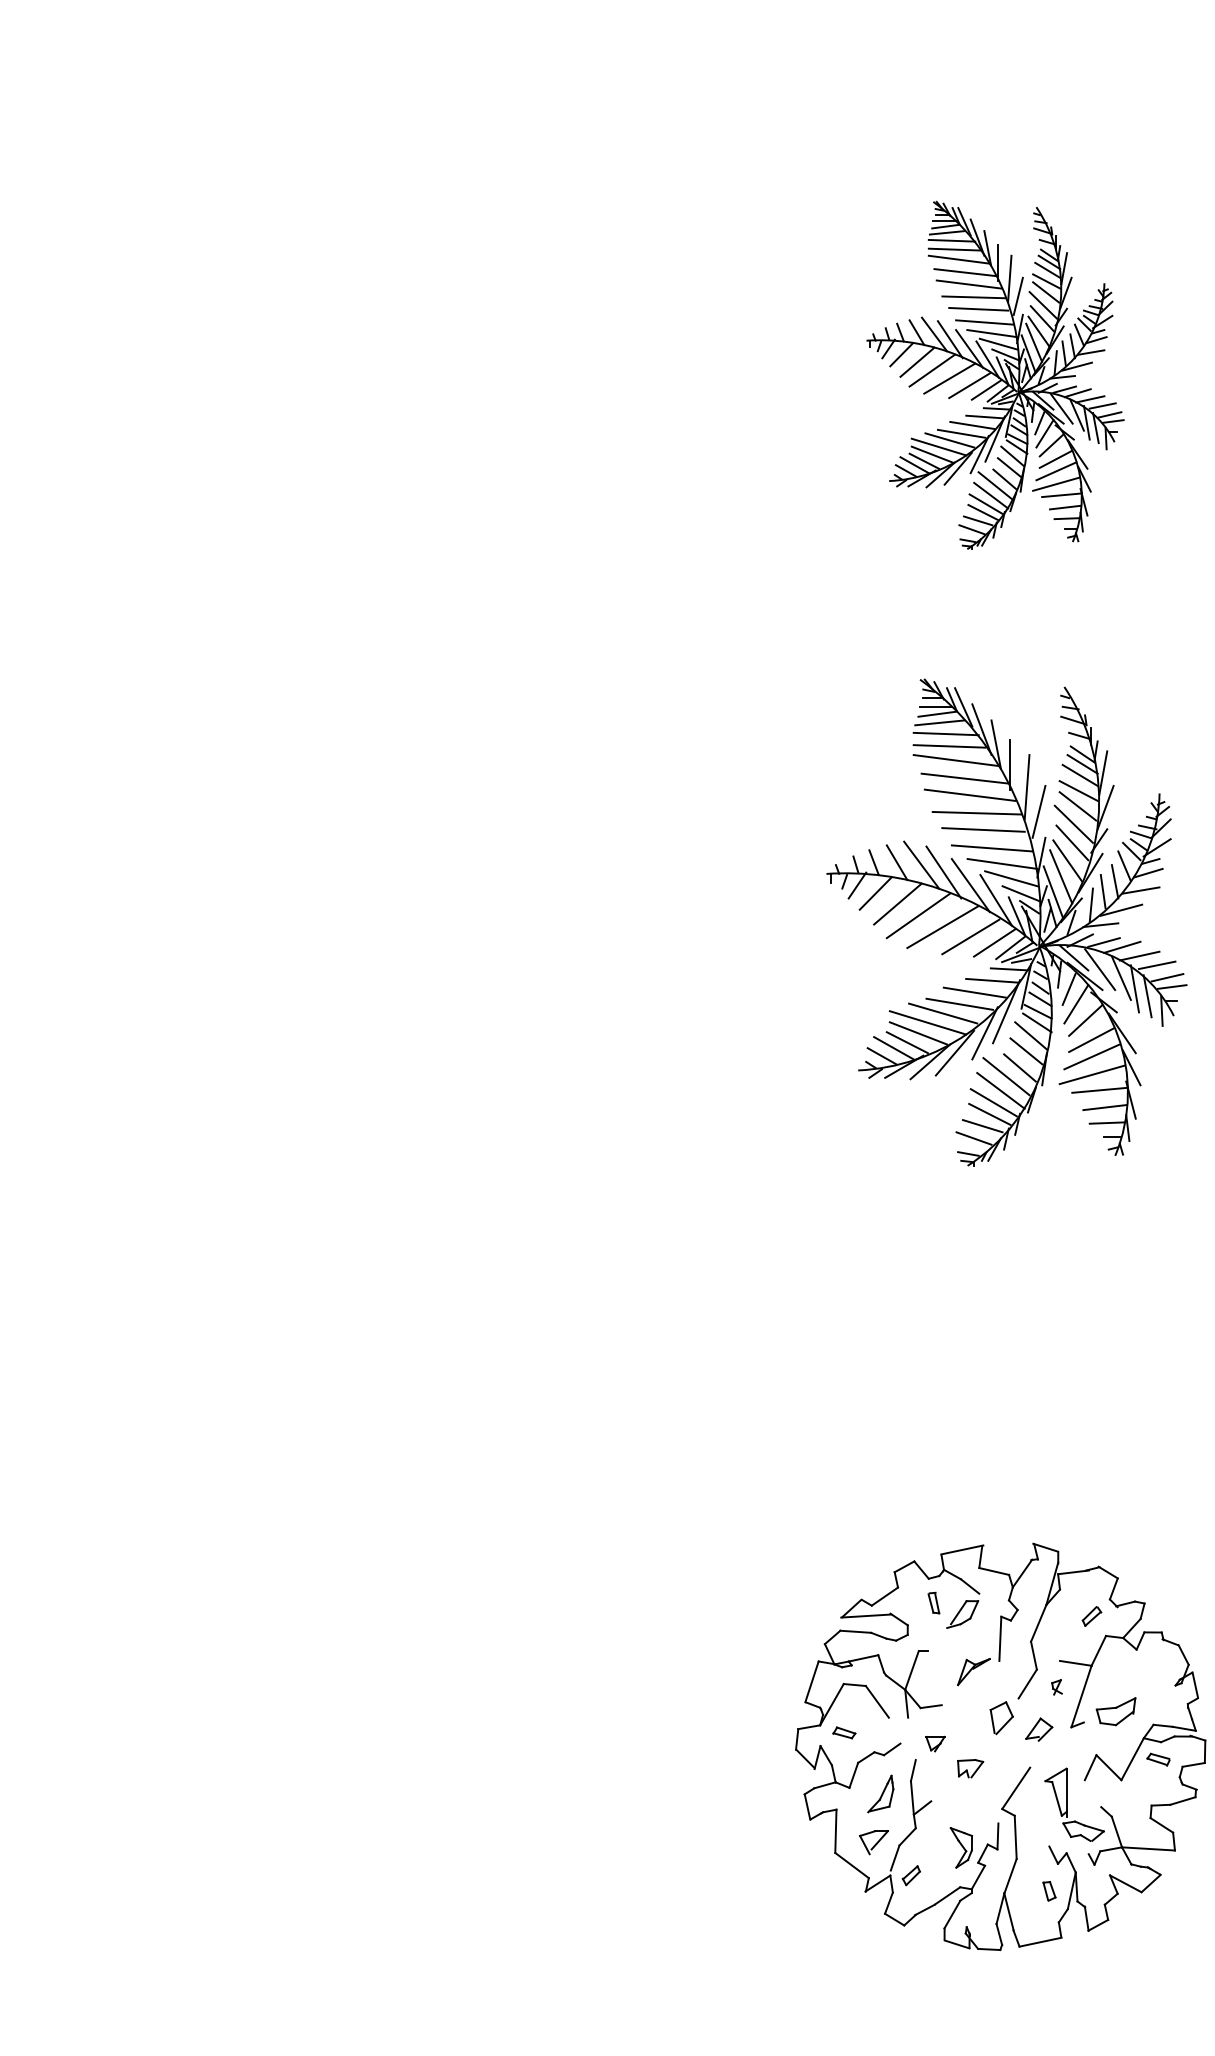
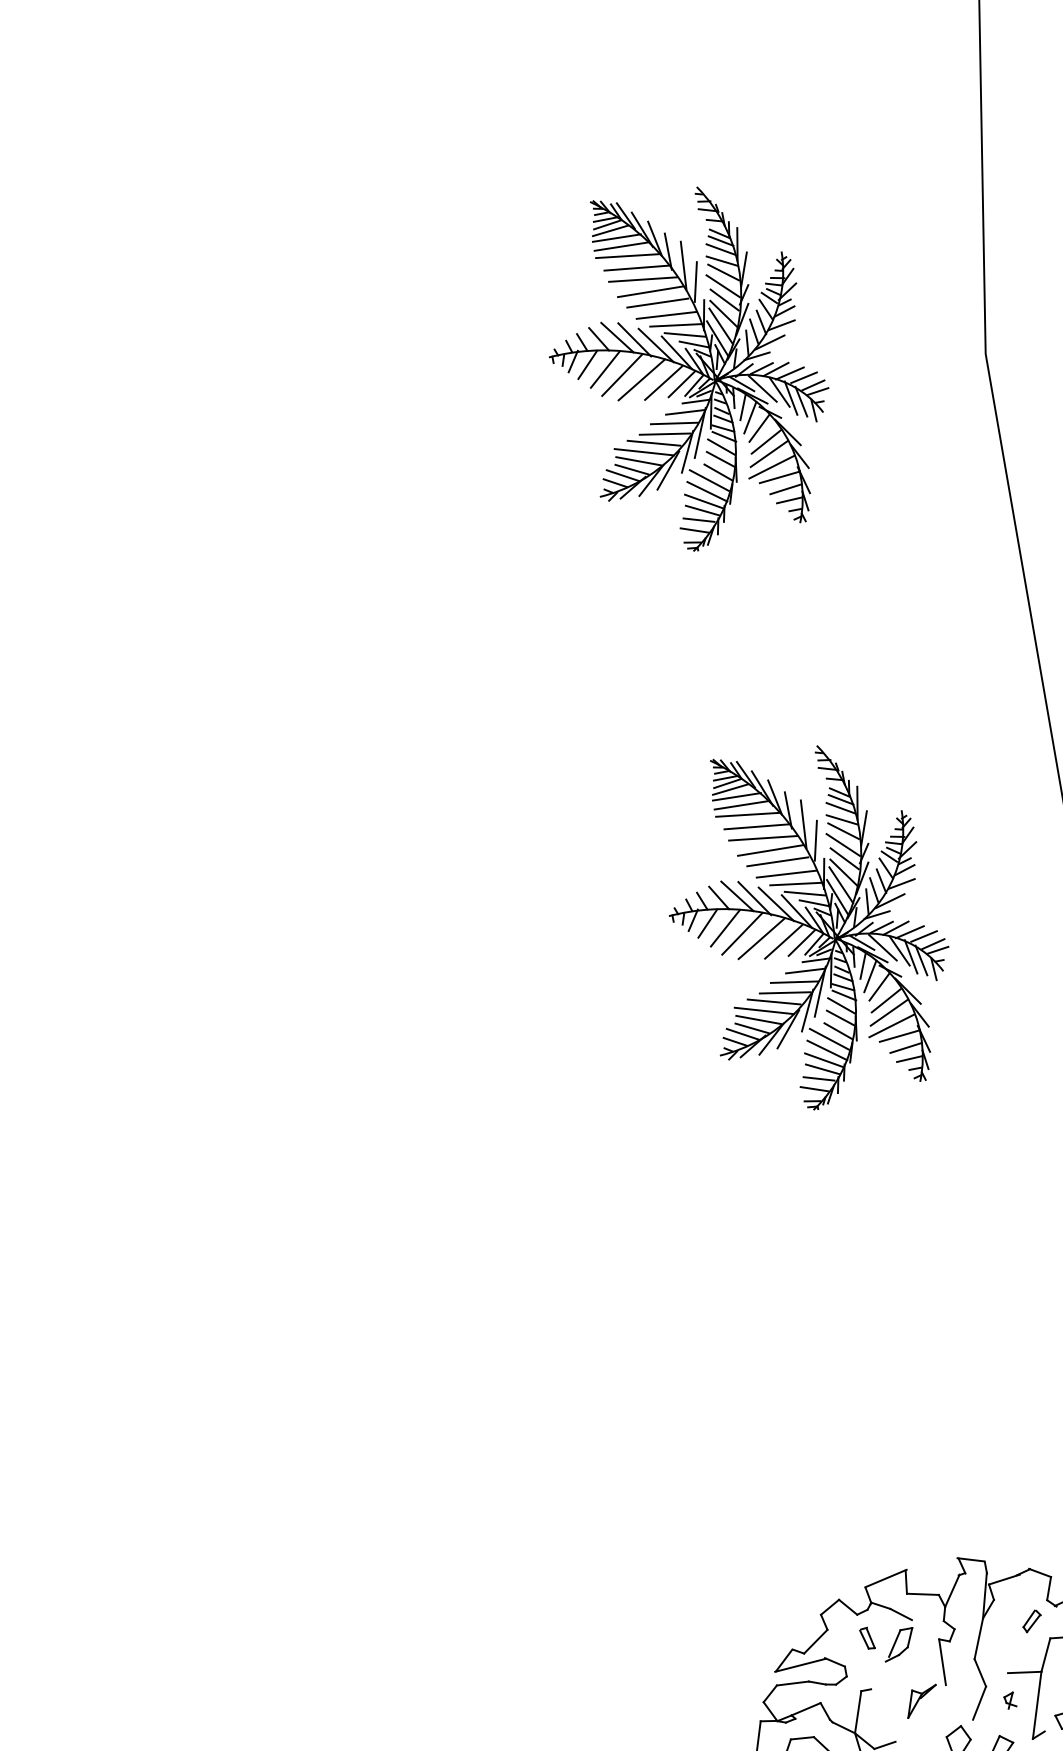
part: (1007, 922) -> (808, 926), size x0.71

